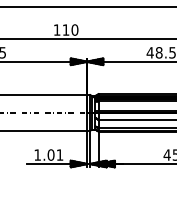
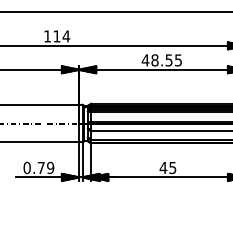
text: (75, 30) -> (66, 36), 110 -> 114
text: (48, 154) -> (38, 167), 1.01 -> 0.79

